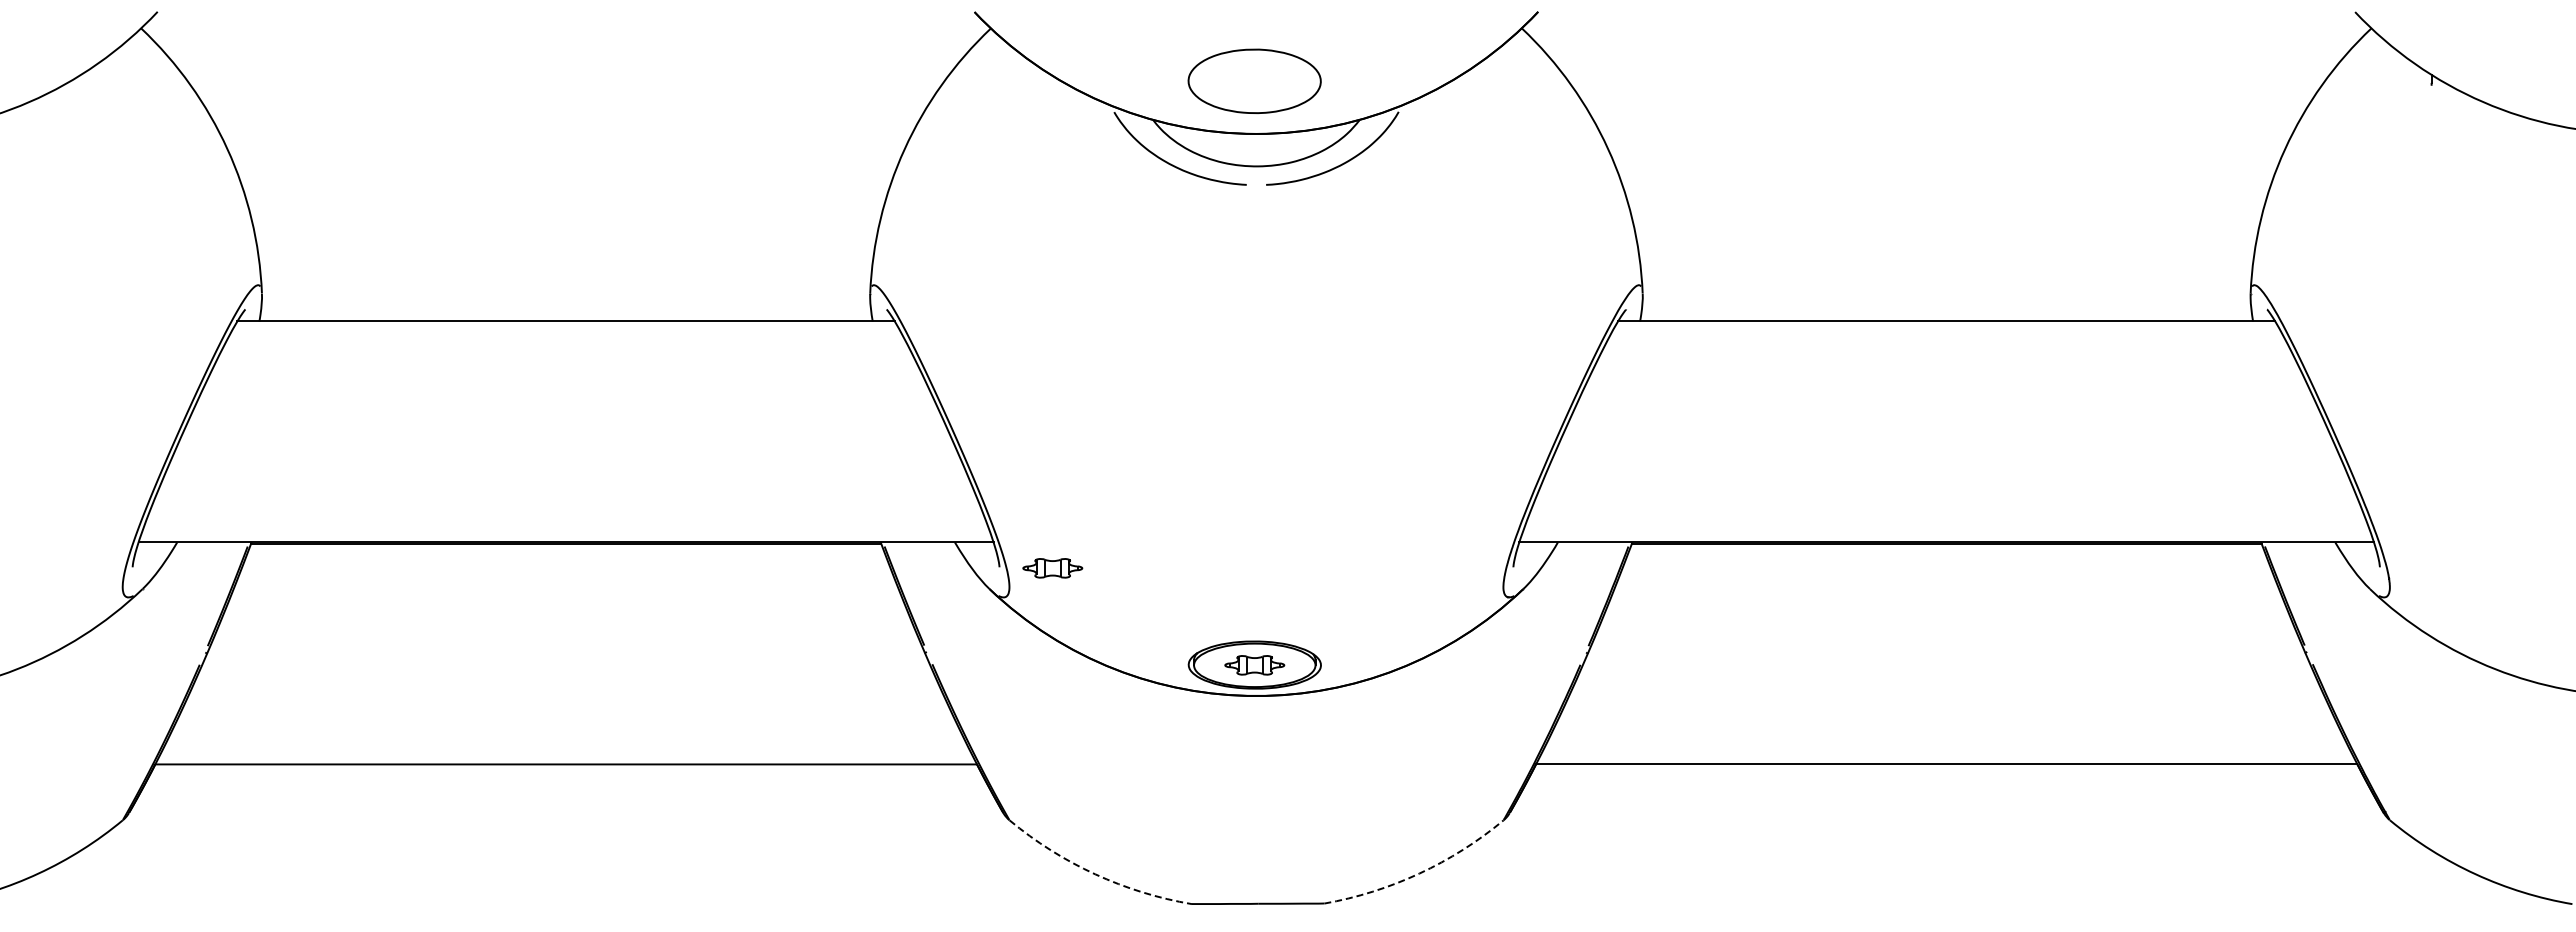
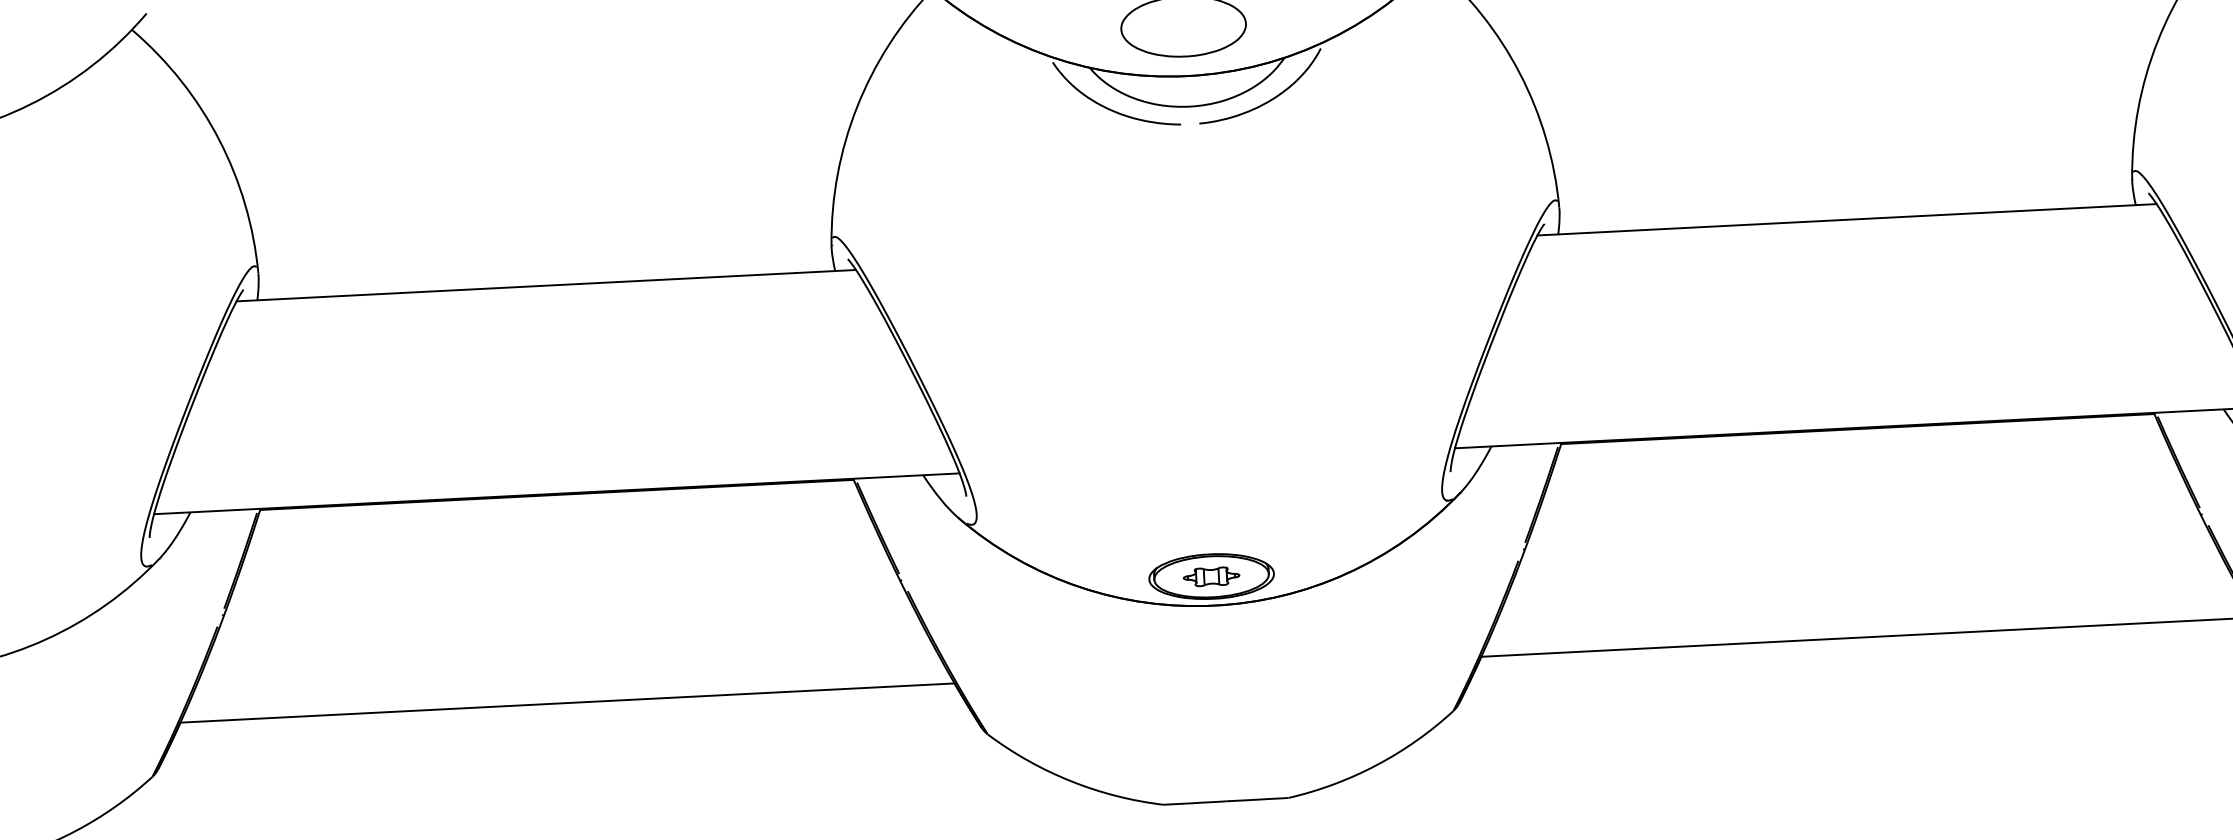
part: (1052, 568) -> (1016, 495), removed
arc: (1419, 873) -> (1376, 765), dashed -> solid
arc: (1095, 874) -> (1071, 781), dashed -> solid

